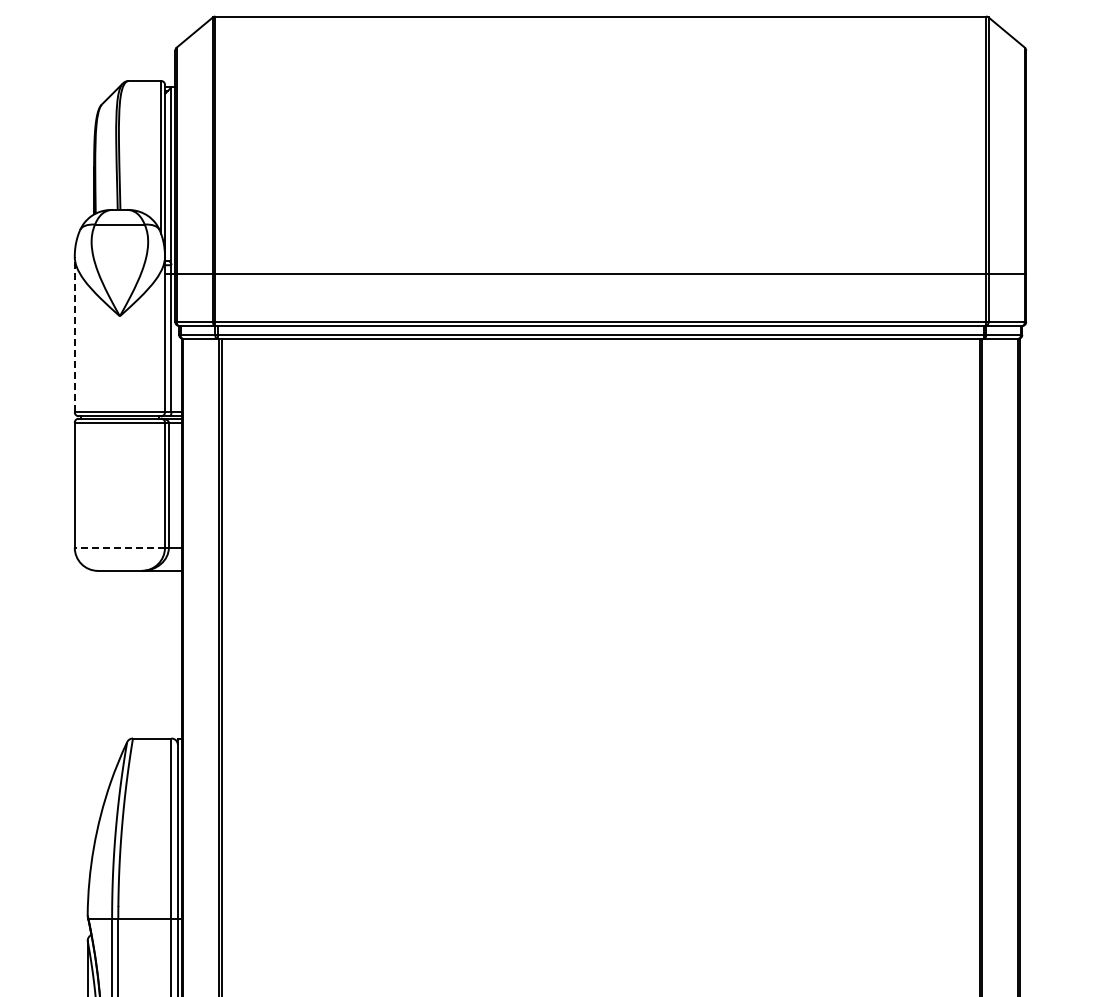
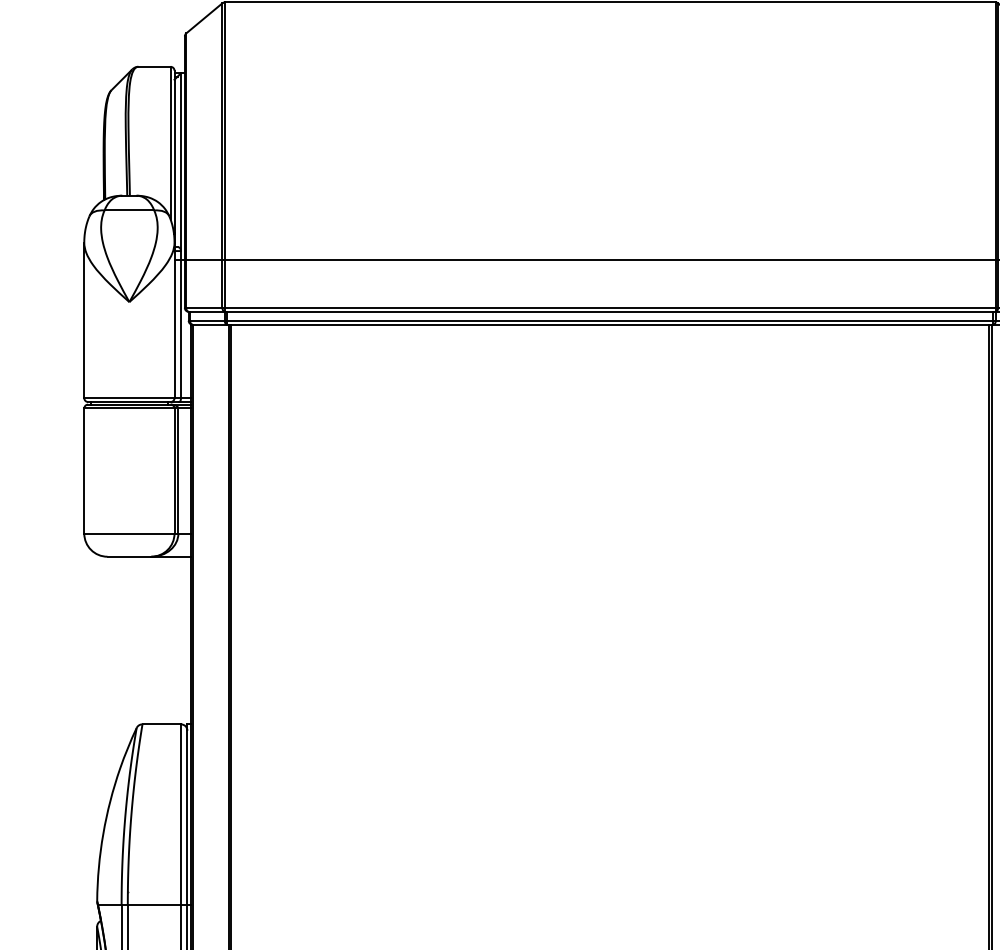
line: (74, 334) -> (84, 320), dashed -> solid
line: (119, 547) -> (129, 533), dashed -> solid

